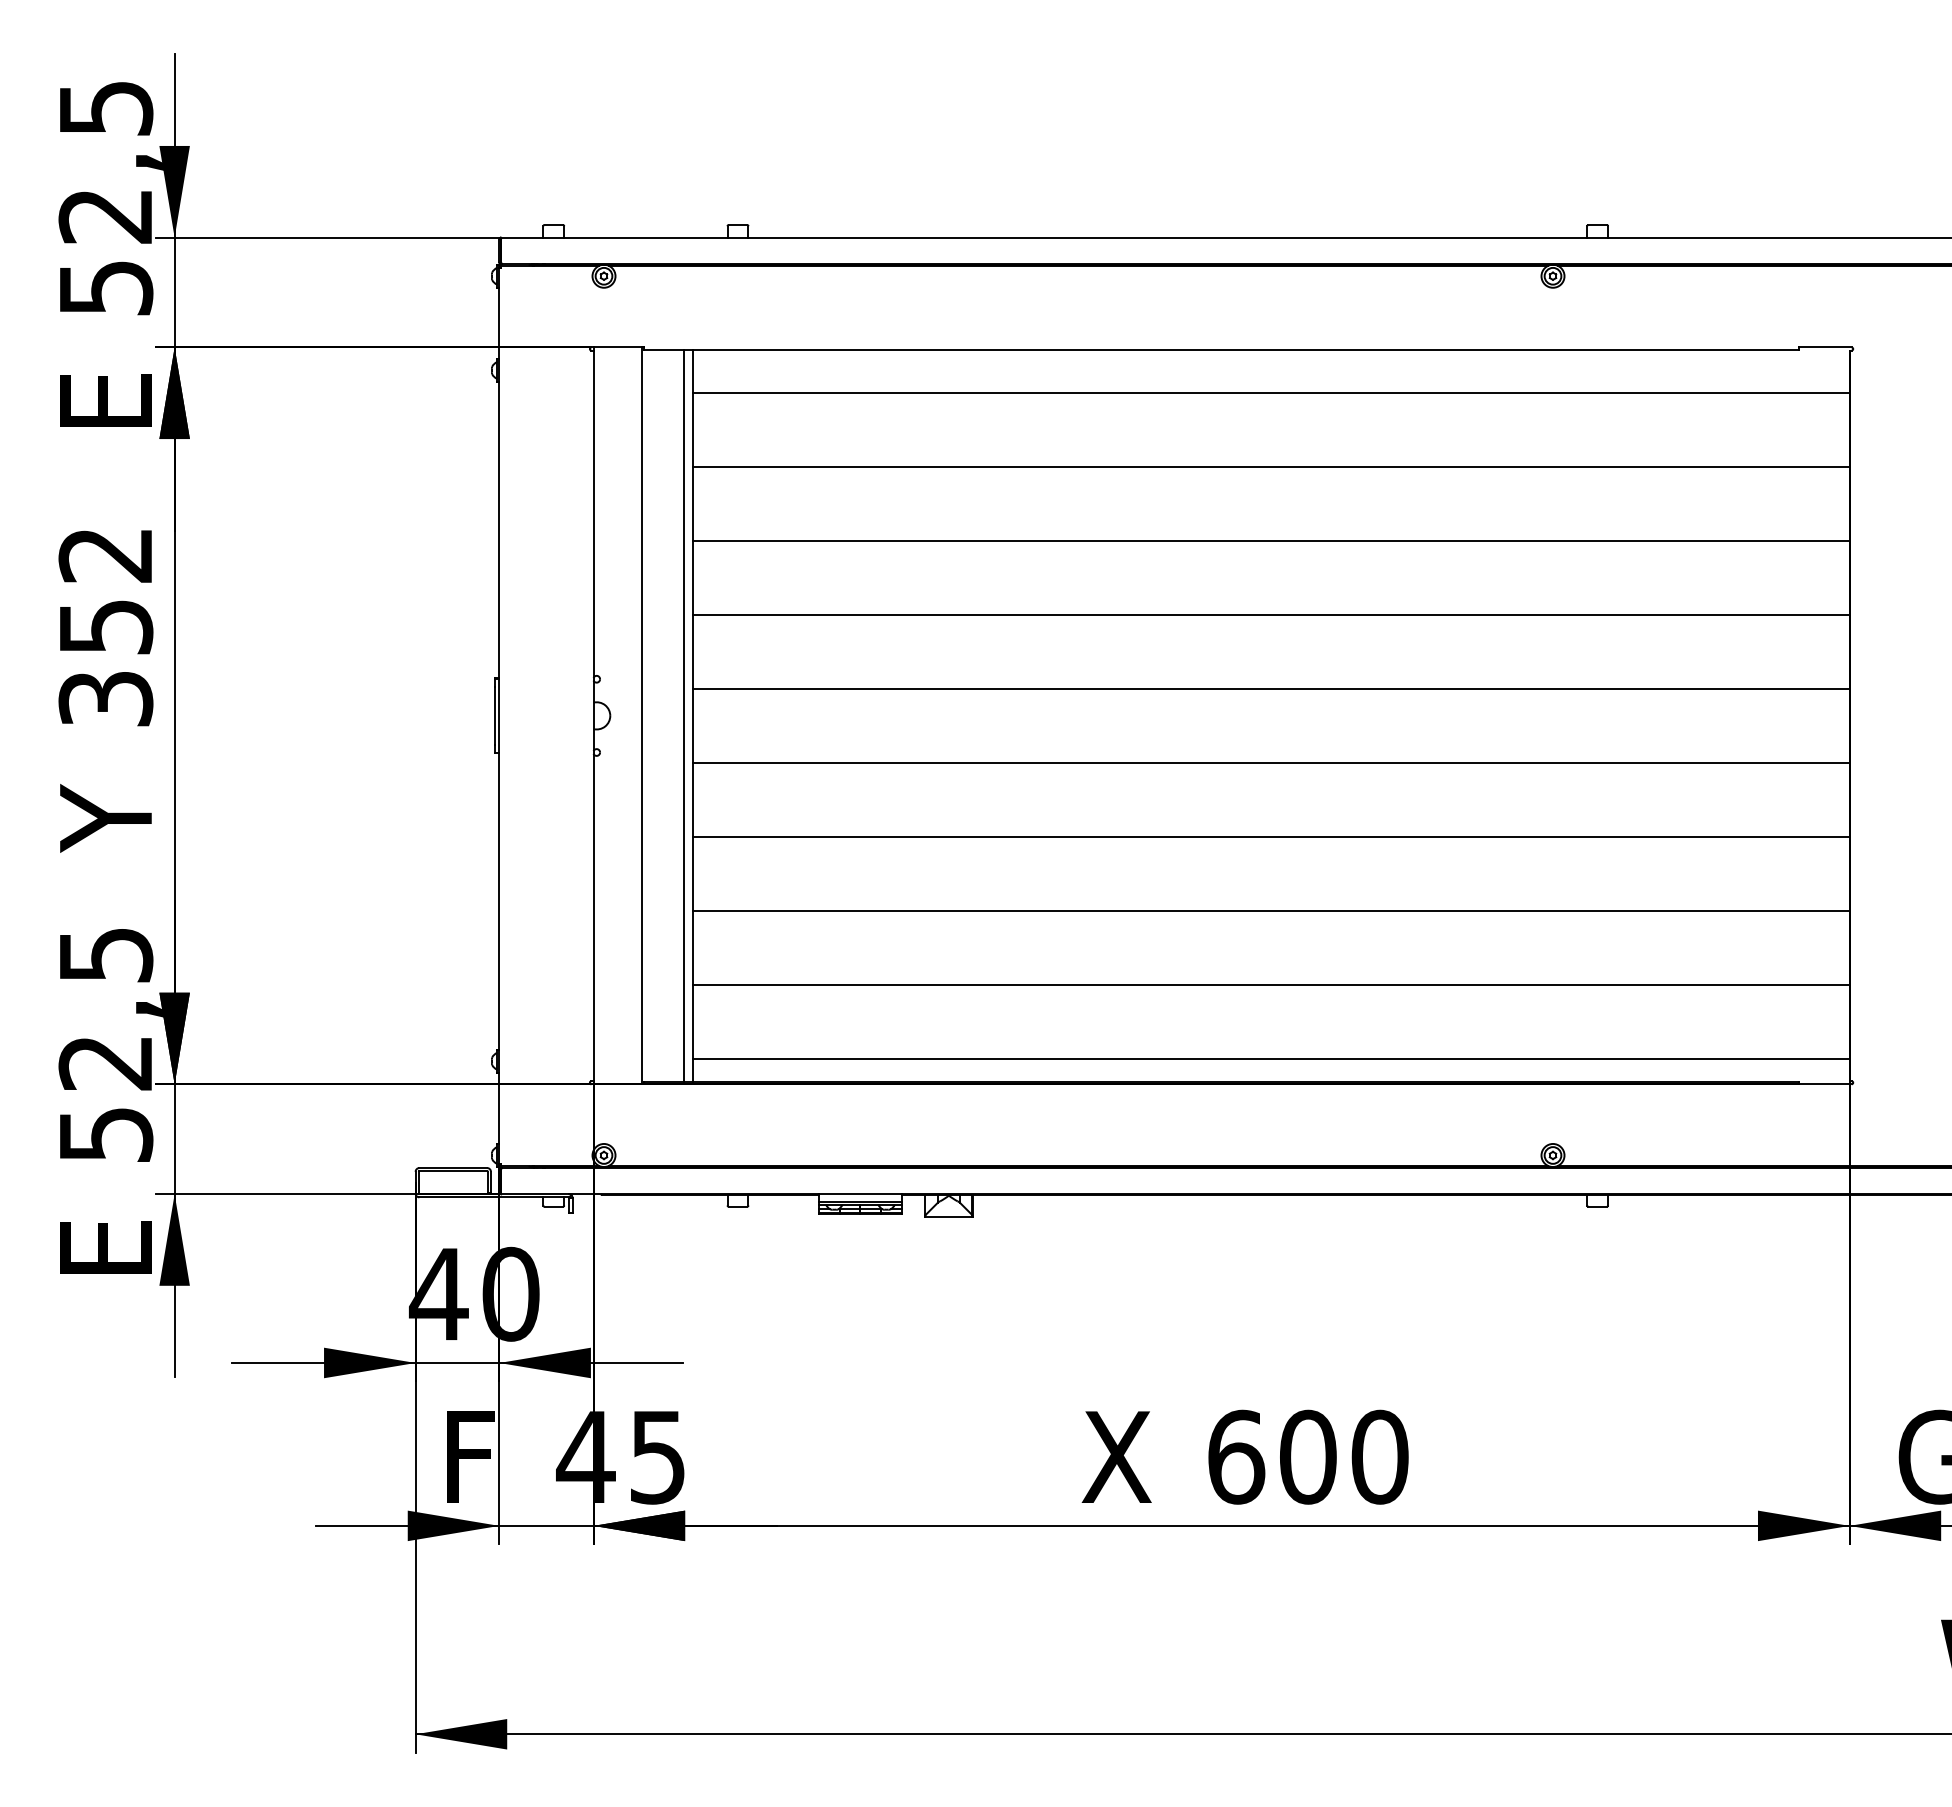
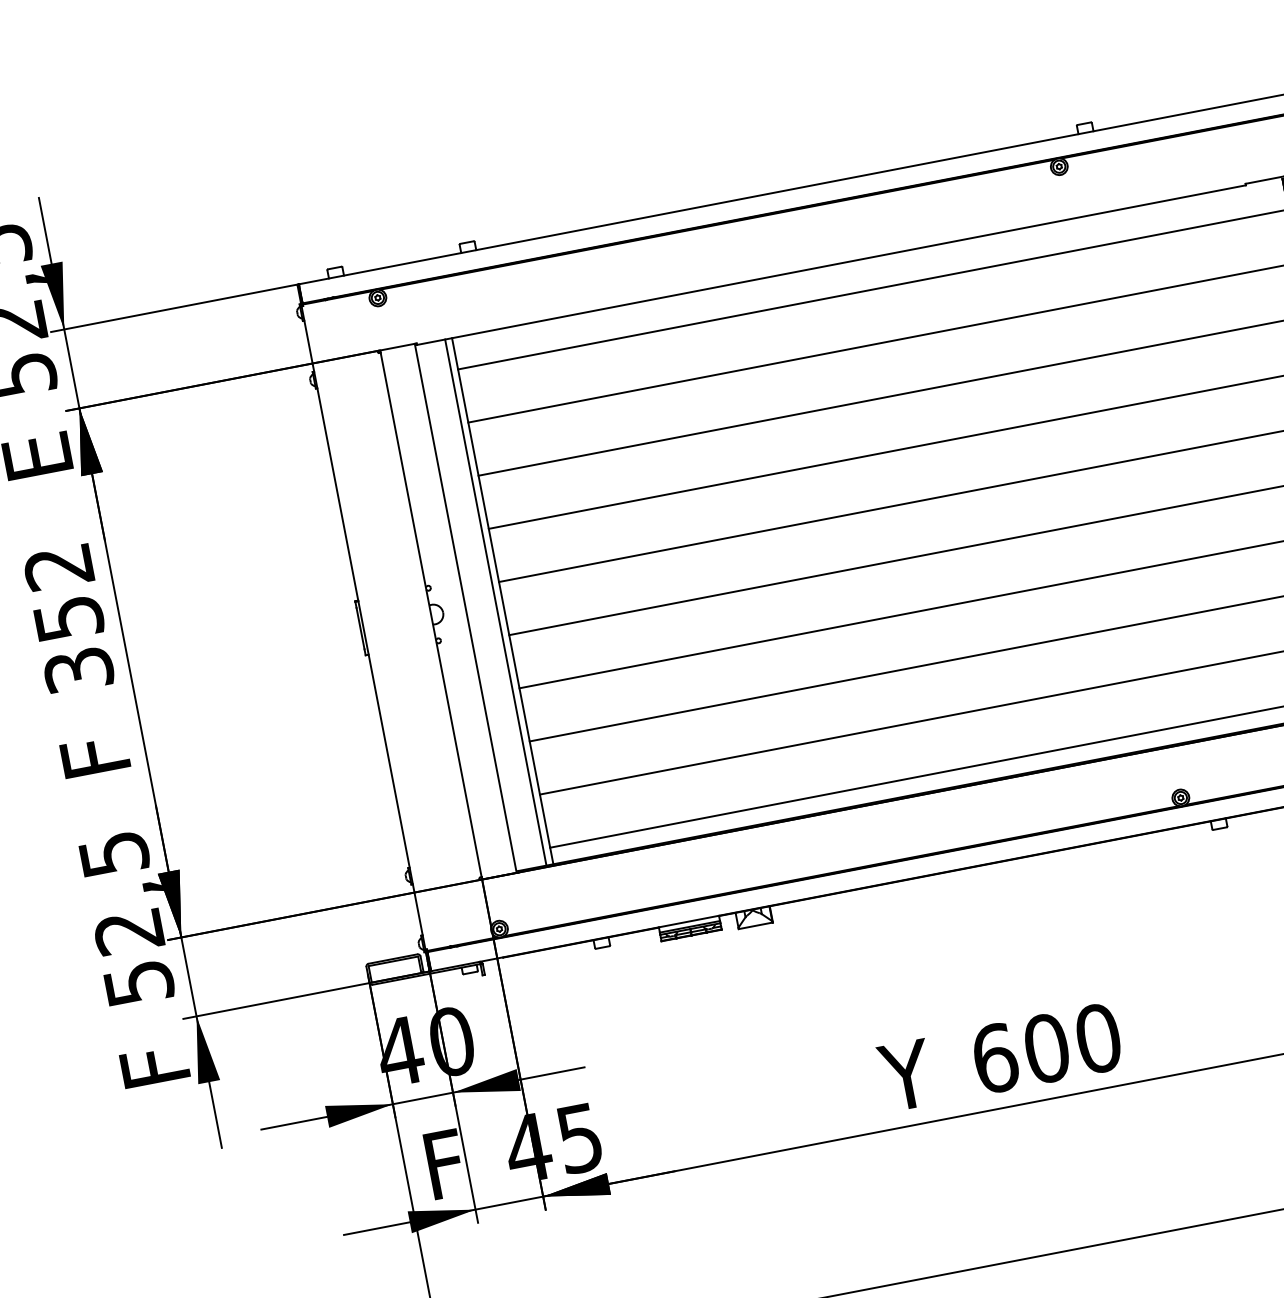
text: (105, 818) -> (94, 756), Y -> F
text: (105, 1241) -> (153, 1059), E -> F
text: (1114, 1456) -> (907, 1074), X -> Y

